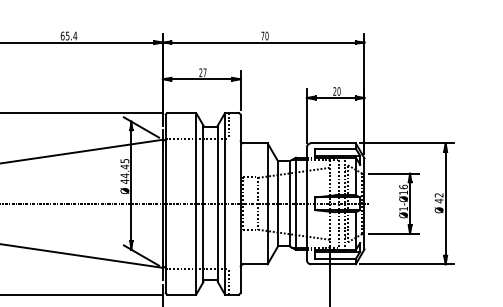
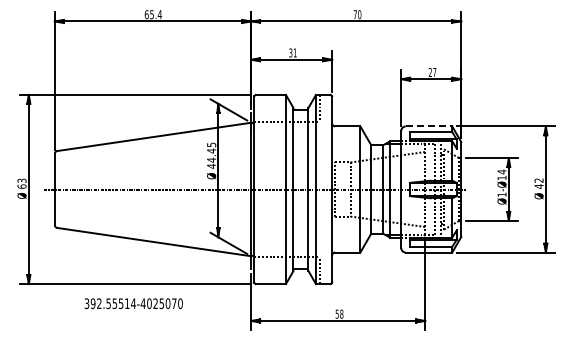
text: (202, 72) -> (292, 52), 27 -> 31
text: (338, 91) -> (434, 72), 20 -> 27
line: (333, 143) -> (429, 126), solid -> dashed
text: (403, 186) -> (501, 171), Ø1-Ø16 -> Ø1-Ø14

